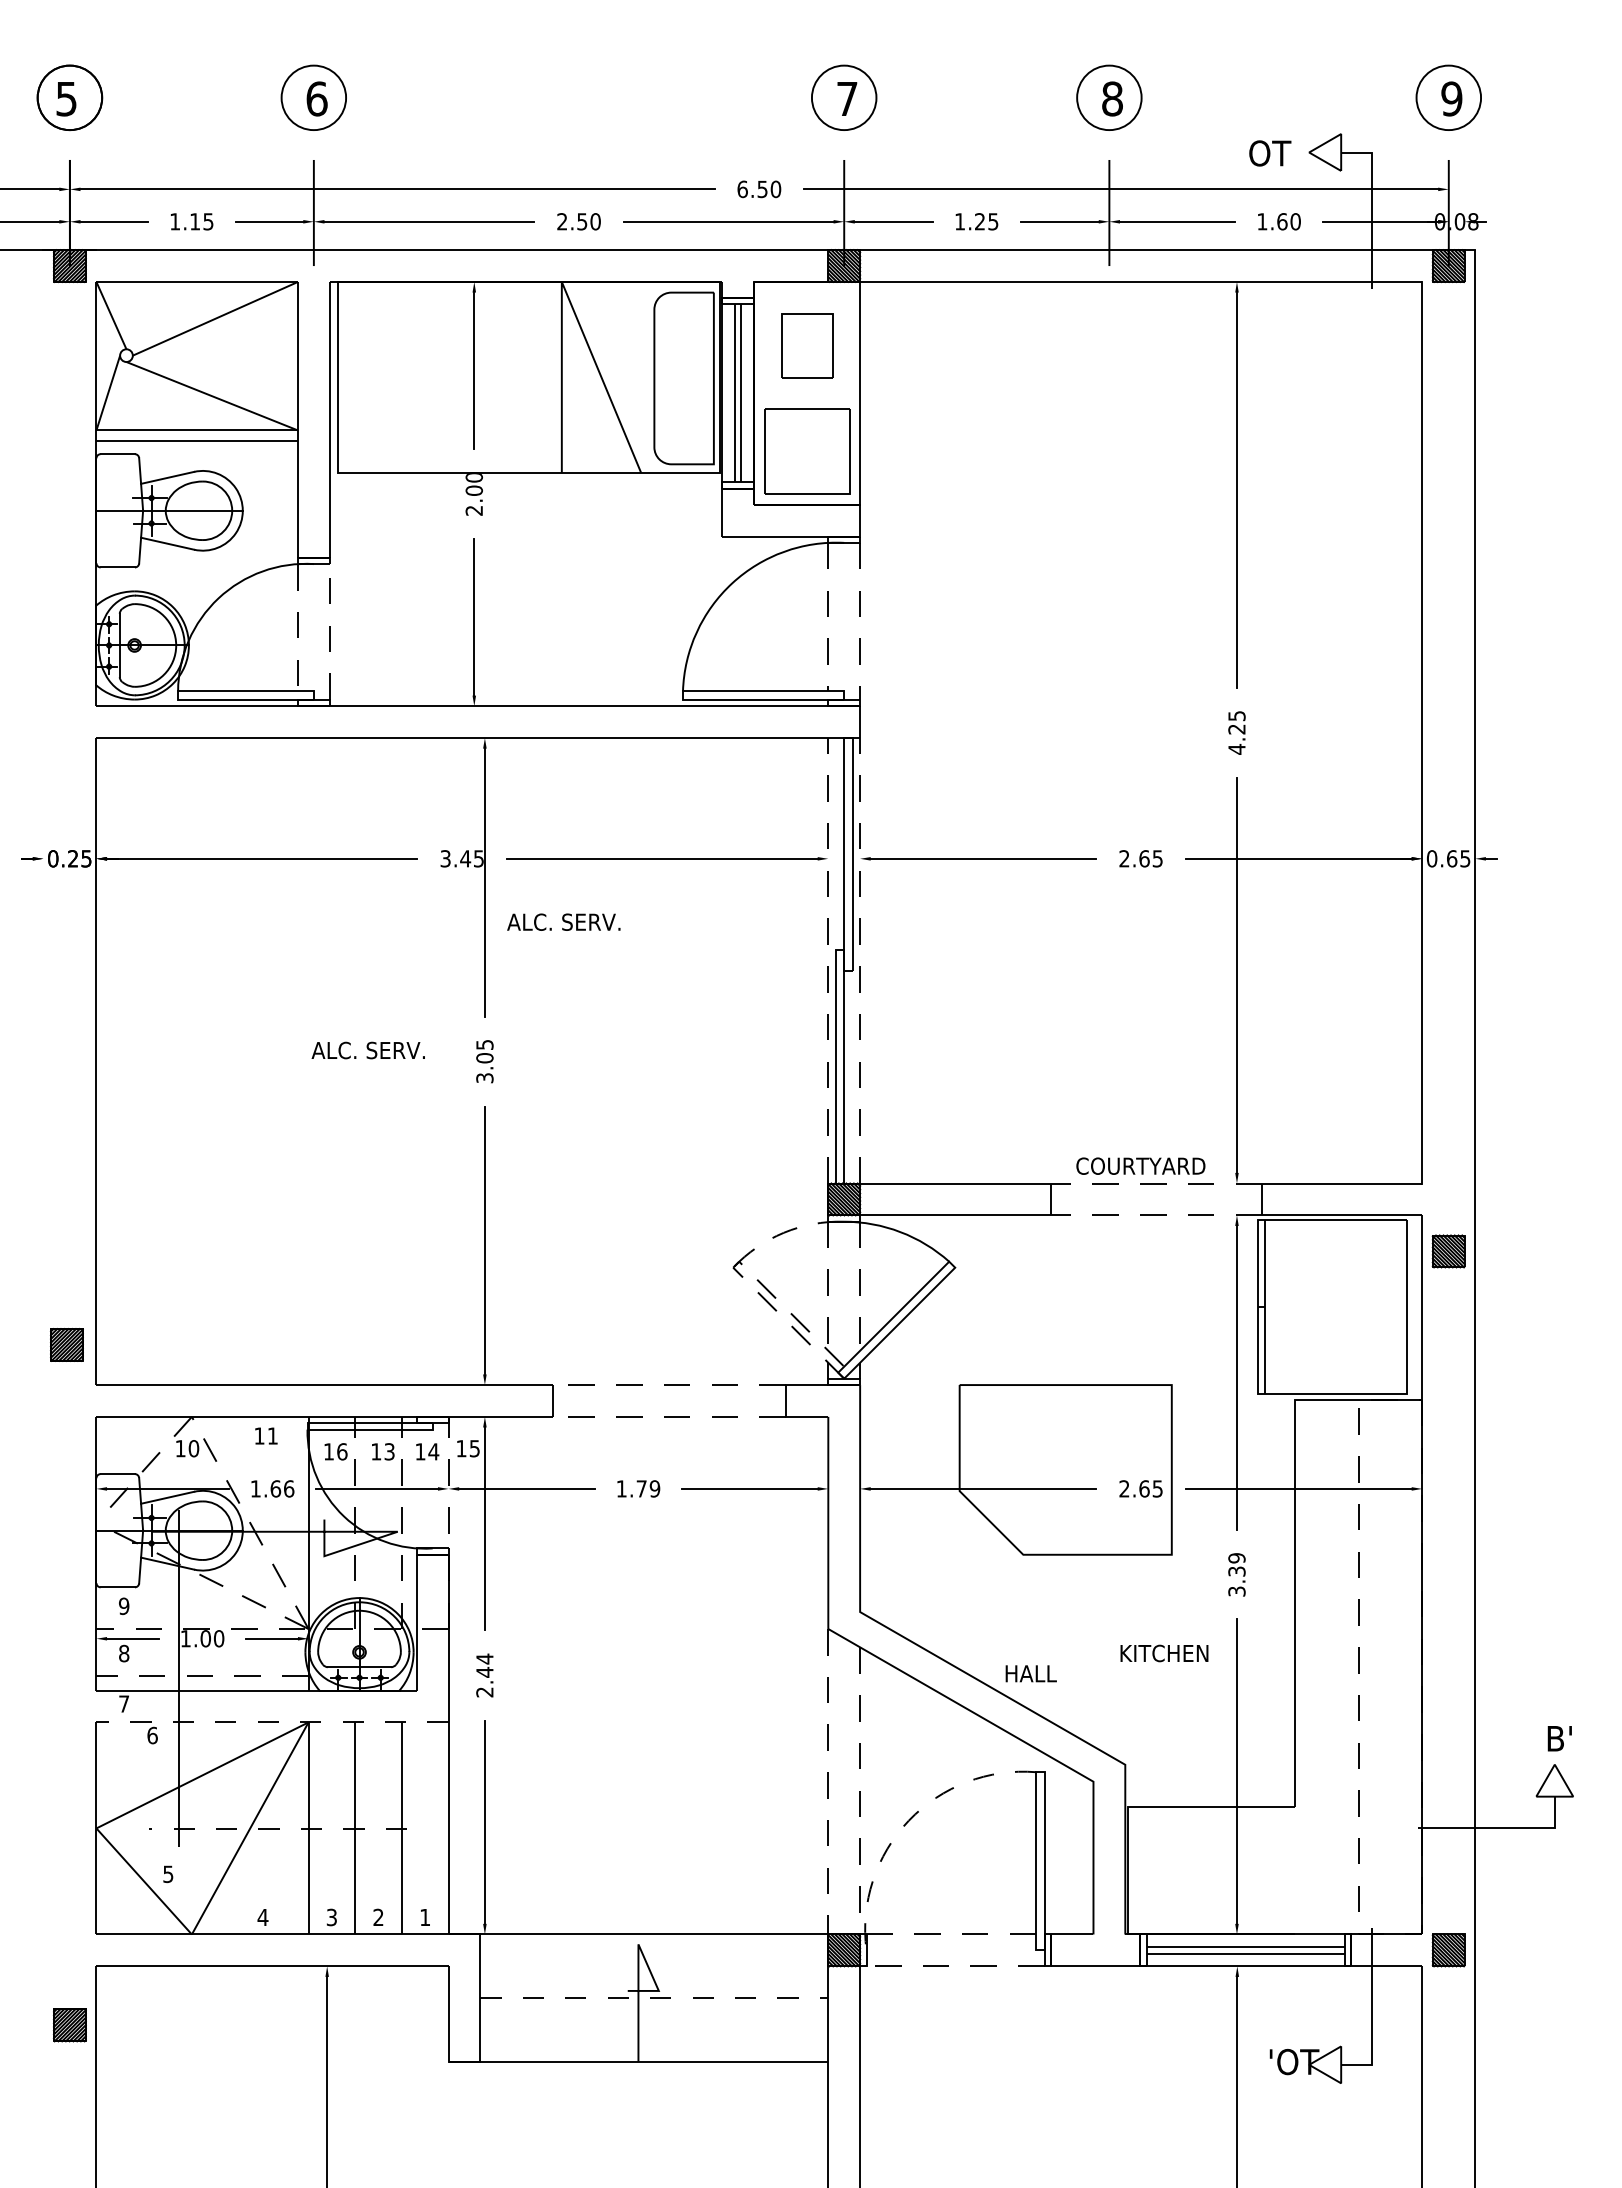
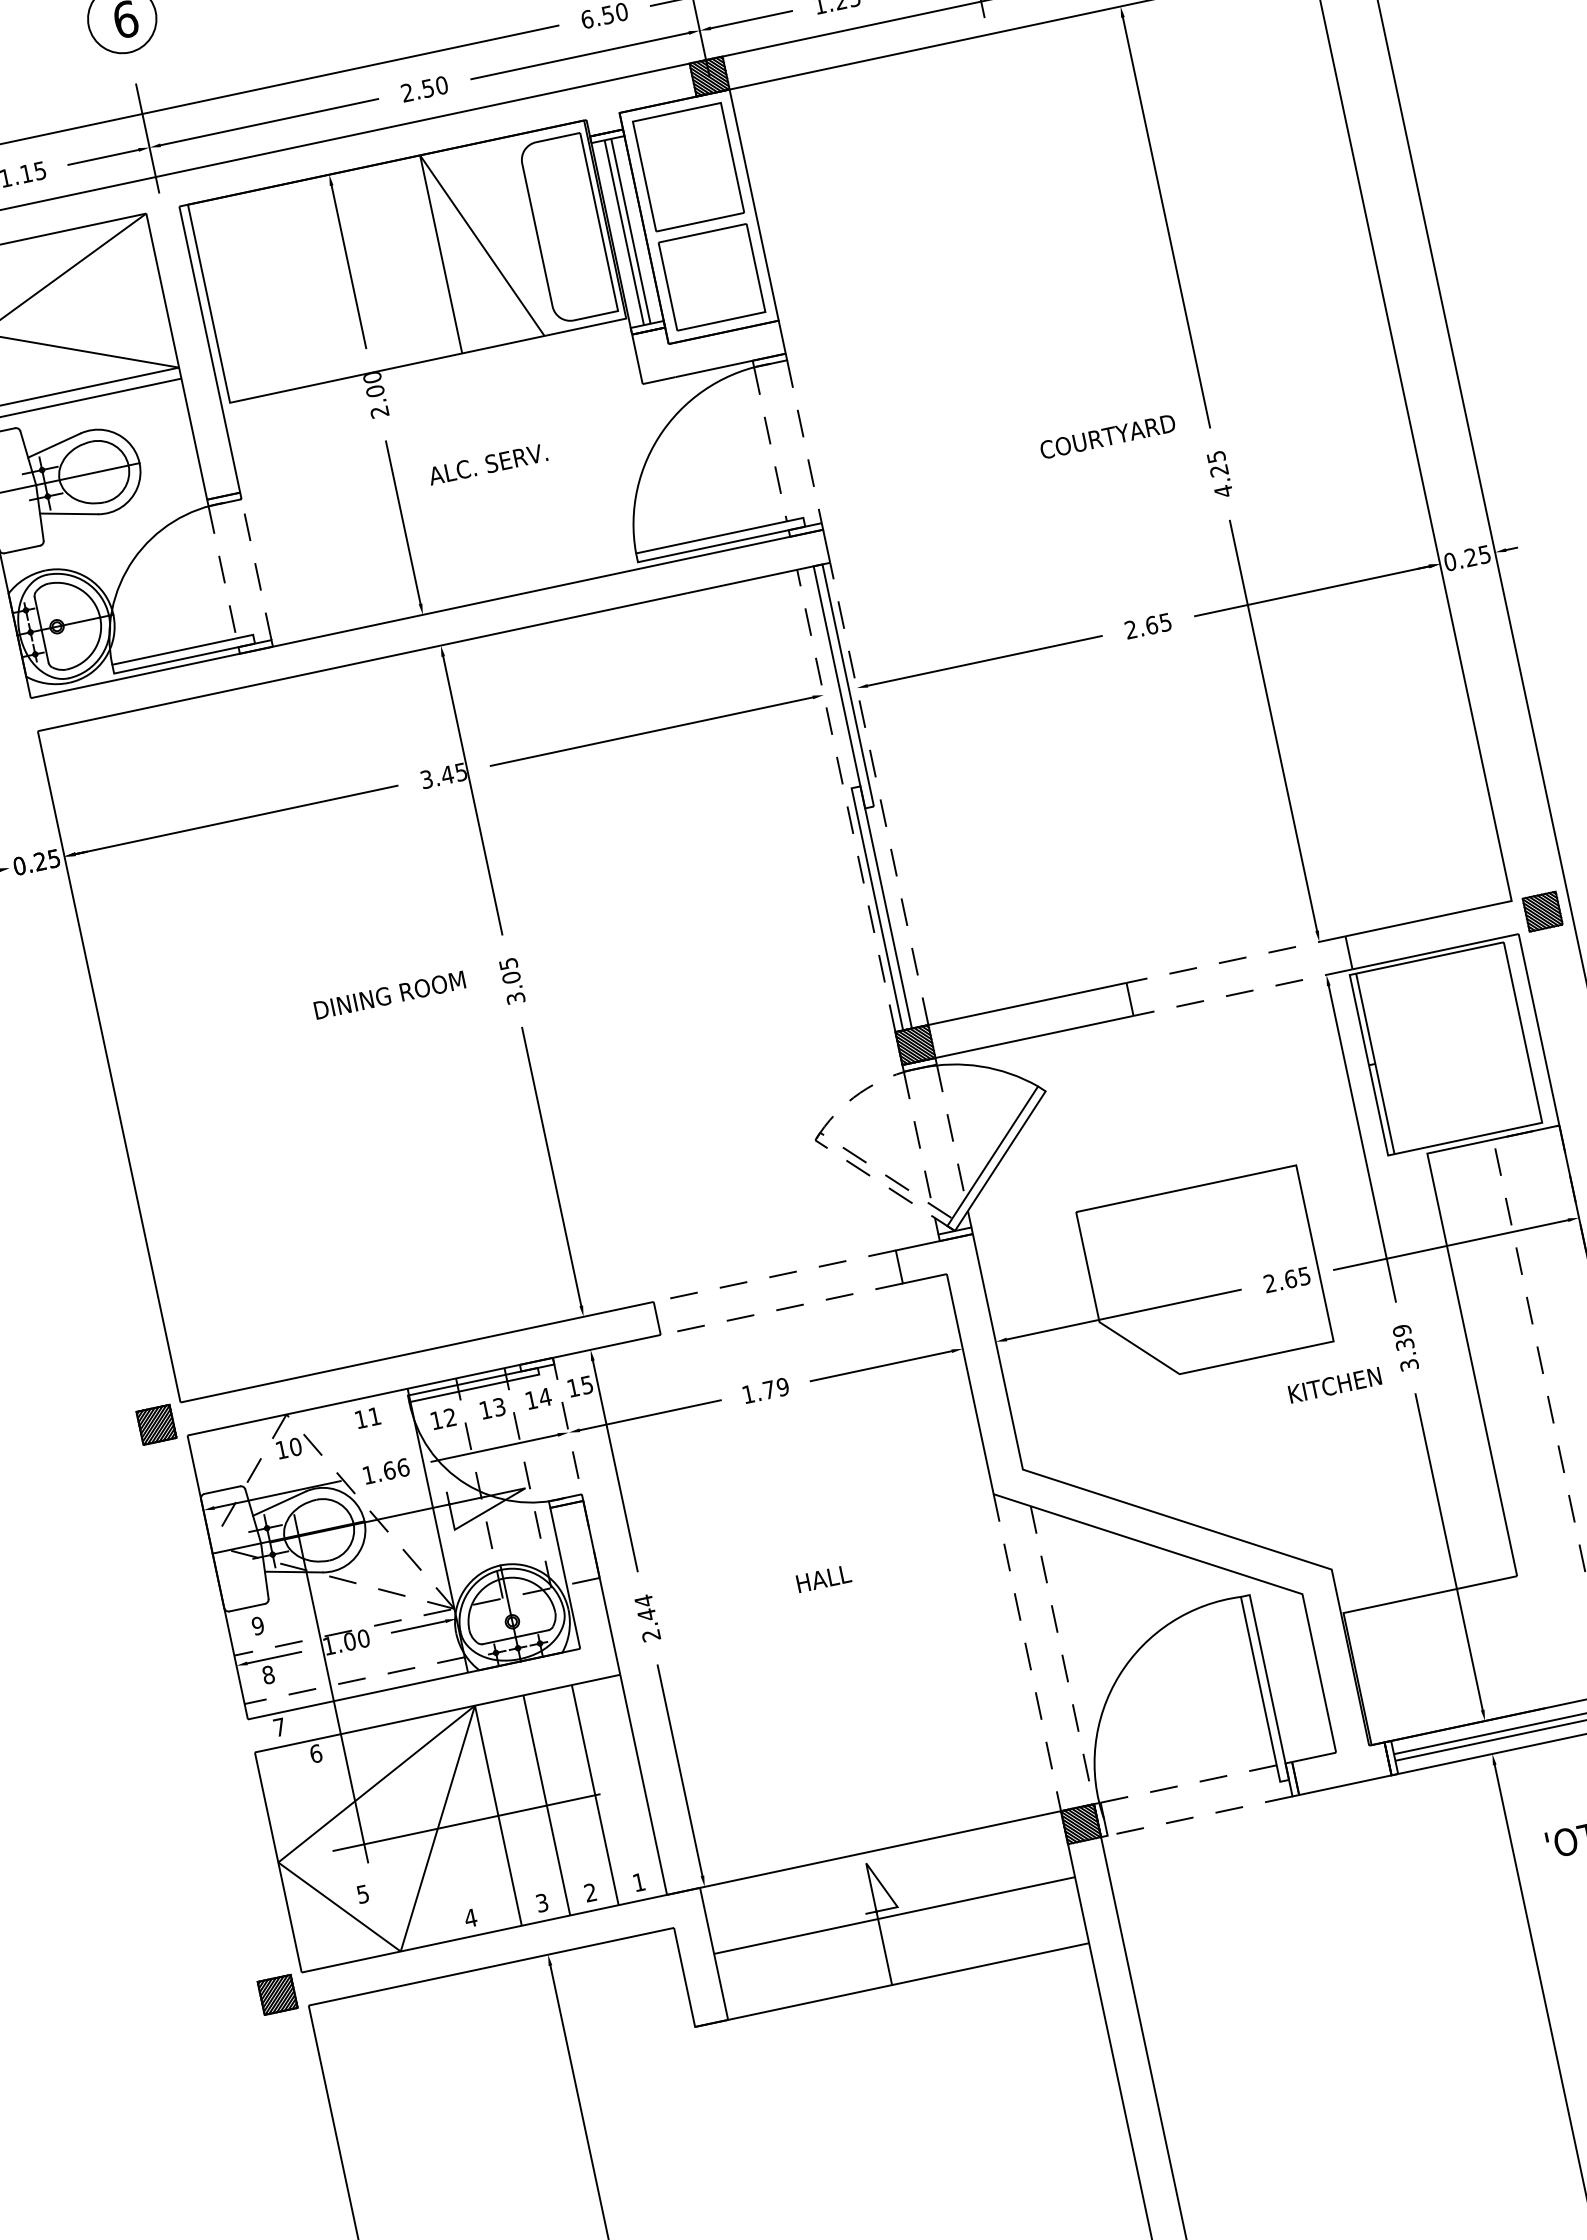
part: (807, 345) -> (689, 167), size x1.67
text: (1452, 858) -> (1471, 557), 0.65 -> 0.25
text: (563, 921) -> (487, 463), moved
text: (369, 1050) -> (390, 995), ALC. SERV. -> DINING ROOM
text: (1140, 1165) -> (1107, 436), moved
part: (1448, 1251) -> (1542, 911), moved
part: (66, 1344) -> (155, 1424), moved
text: (342, 1451) -> (450, 1417), 16 -> 12
text: (1164, 1653) -> (1335, 1385), moved
text: (1030, 1673) -> (823, 1578), moved
line: (272, 1722) -> (437, 1713), dashed -> solid
arc: (908, 1820) -> (1119, 1675), dashed -> solid
line: (277, 1828) -> (466, 1822), dashed -> solid
line: (654, 1998) -> (894, 1915), dashed -> solid
part: (69, 2025) -> (277, 1995), moved

